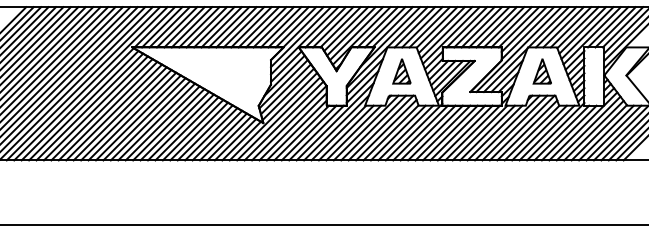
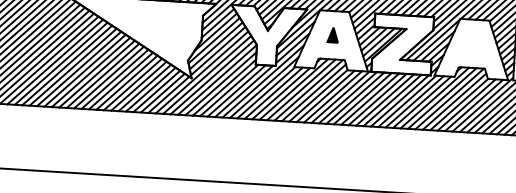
part: (401, 71) -> (332, 35), size x0.6
part: (541, 71) -> (472, 43), removed

